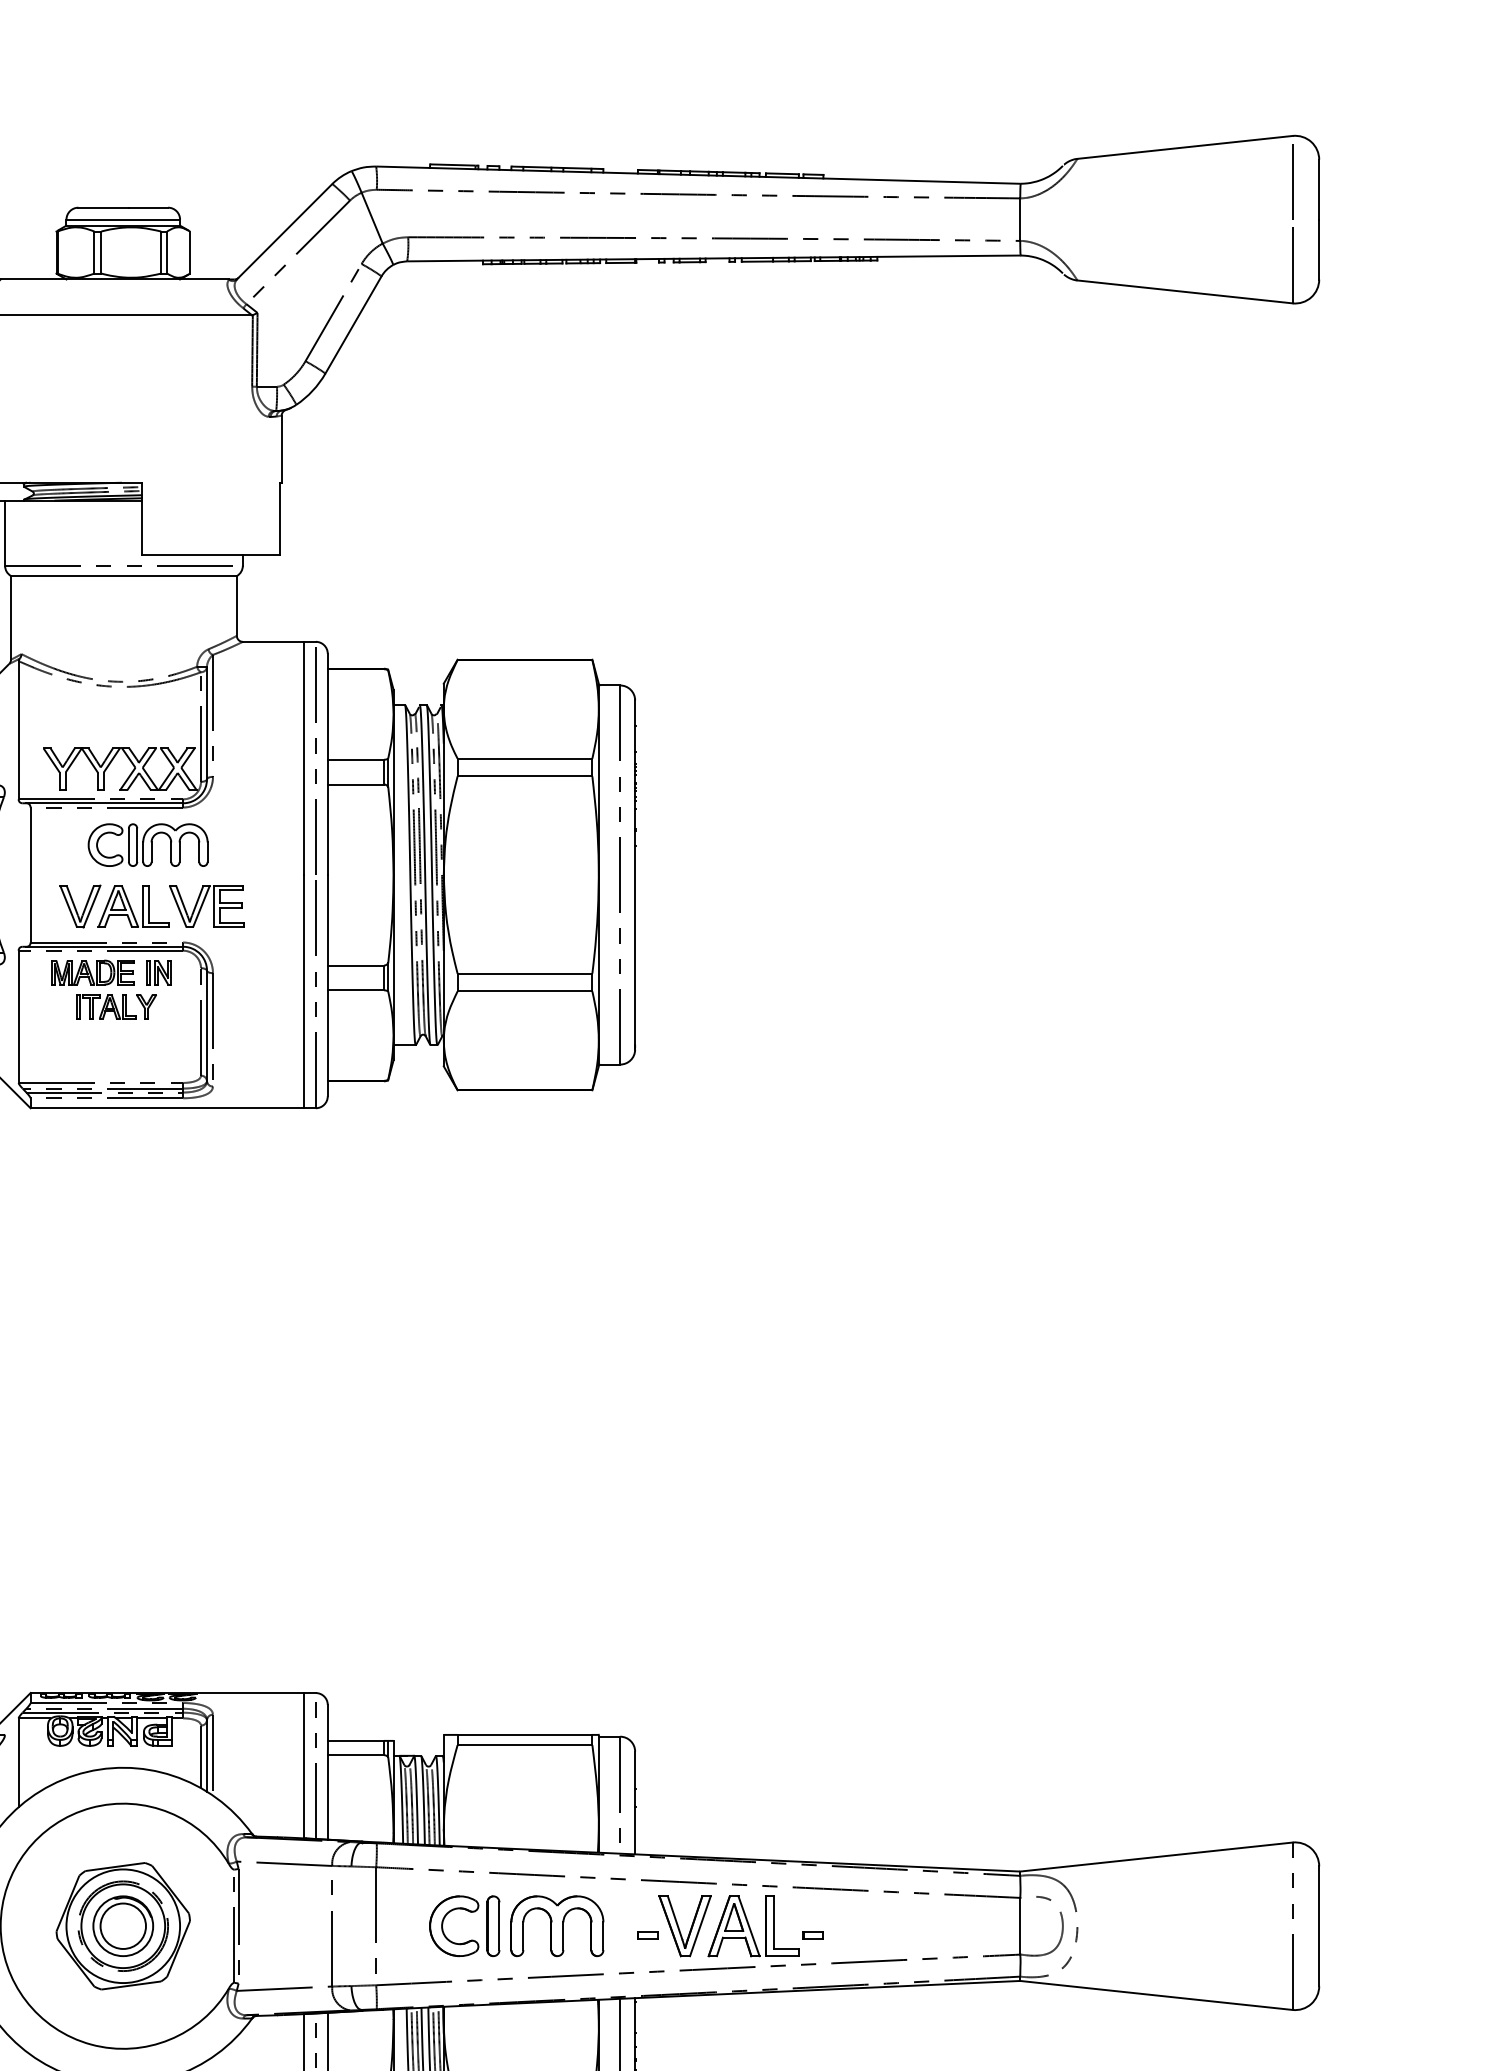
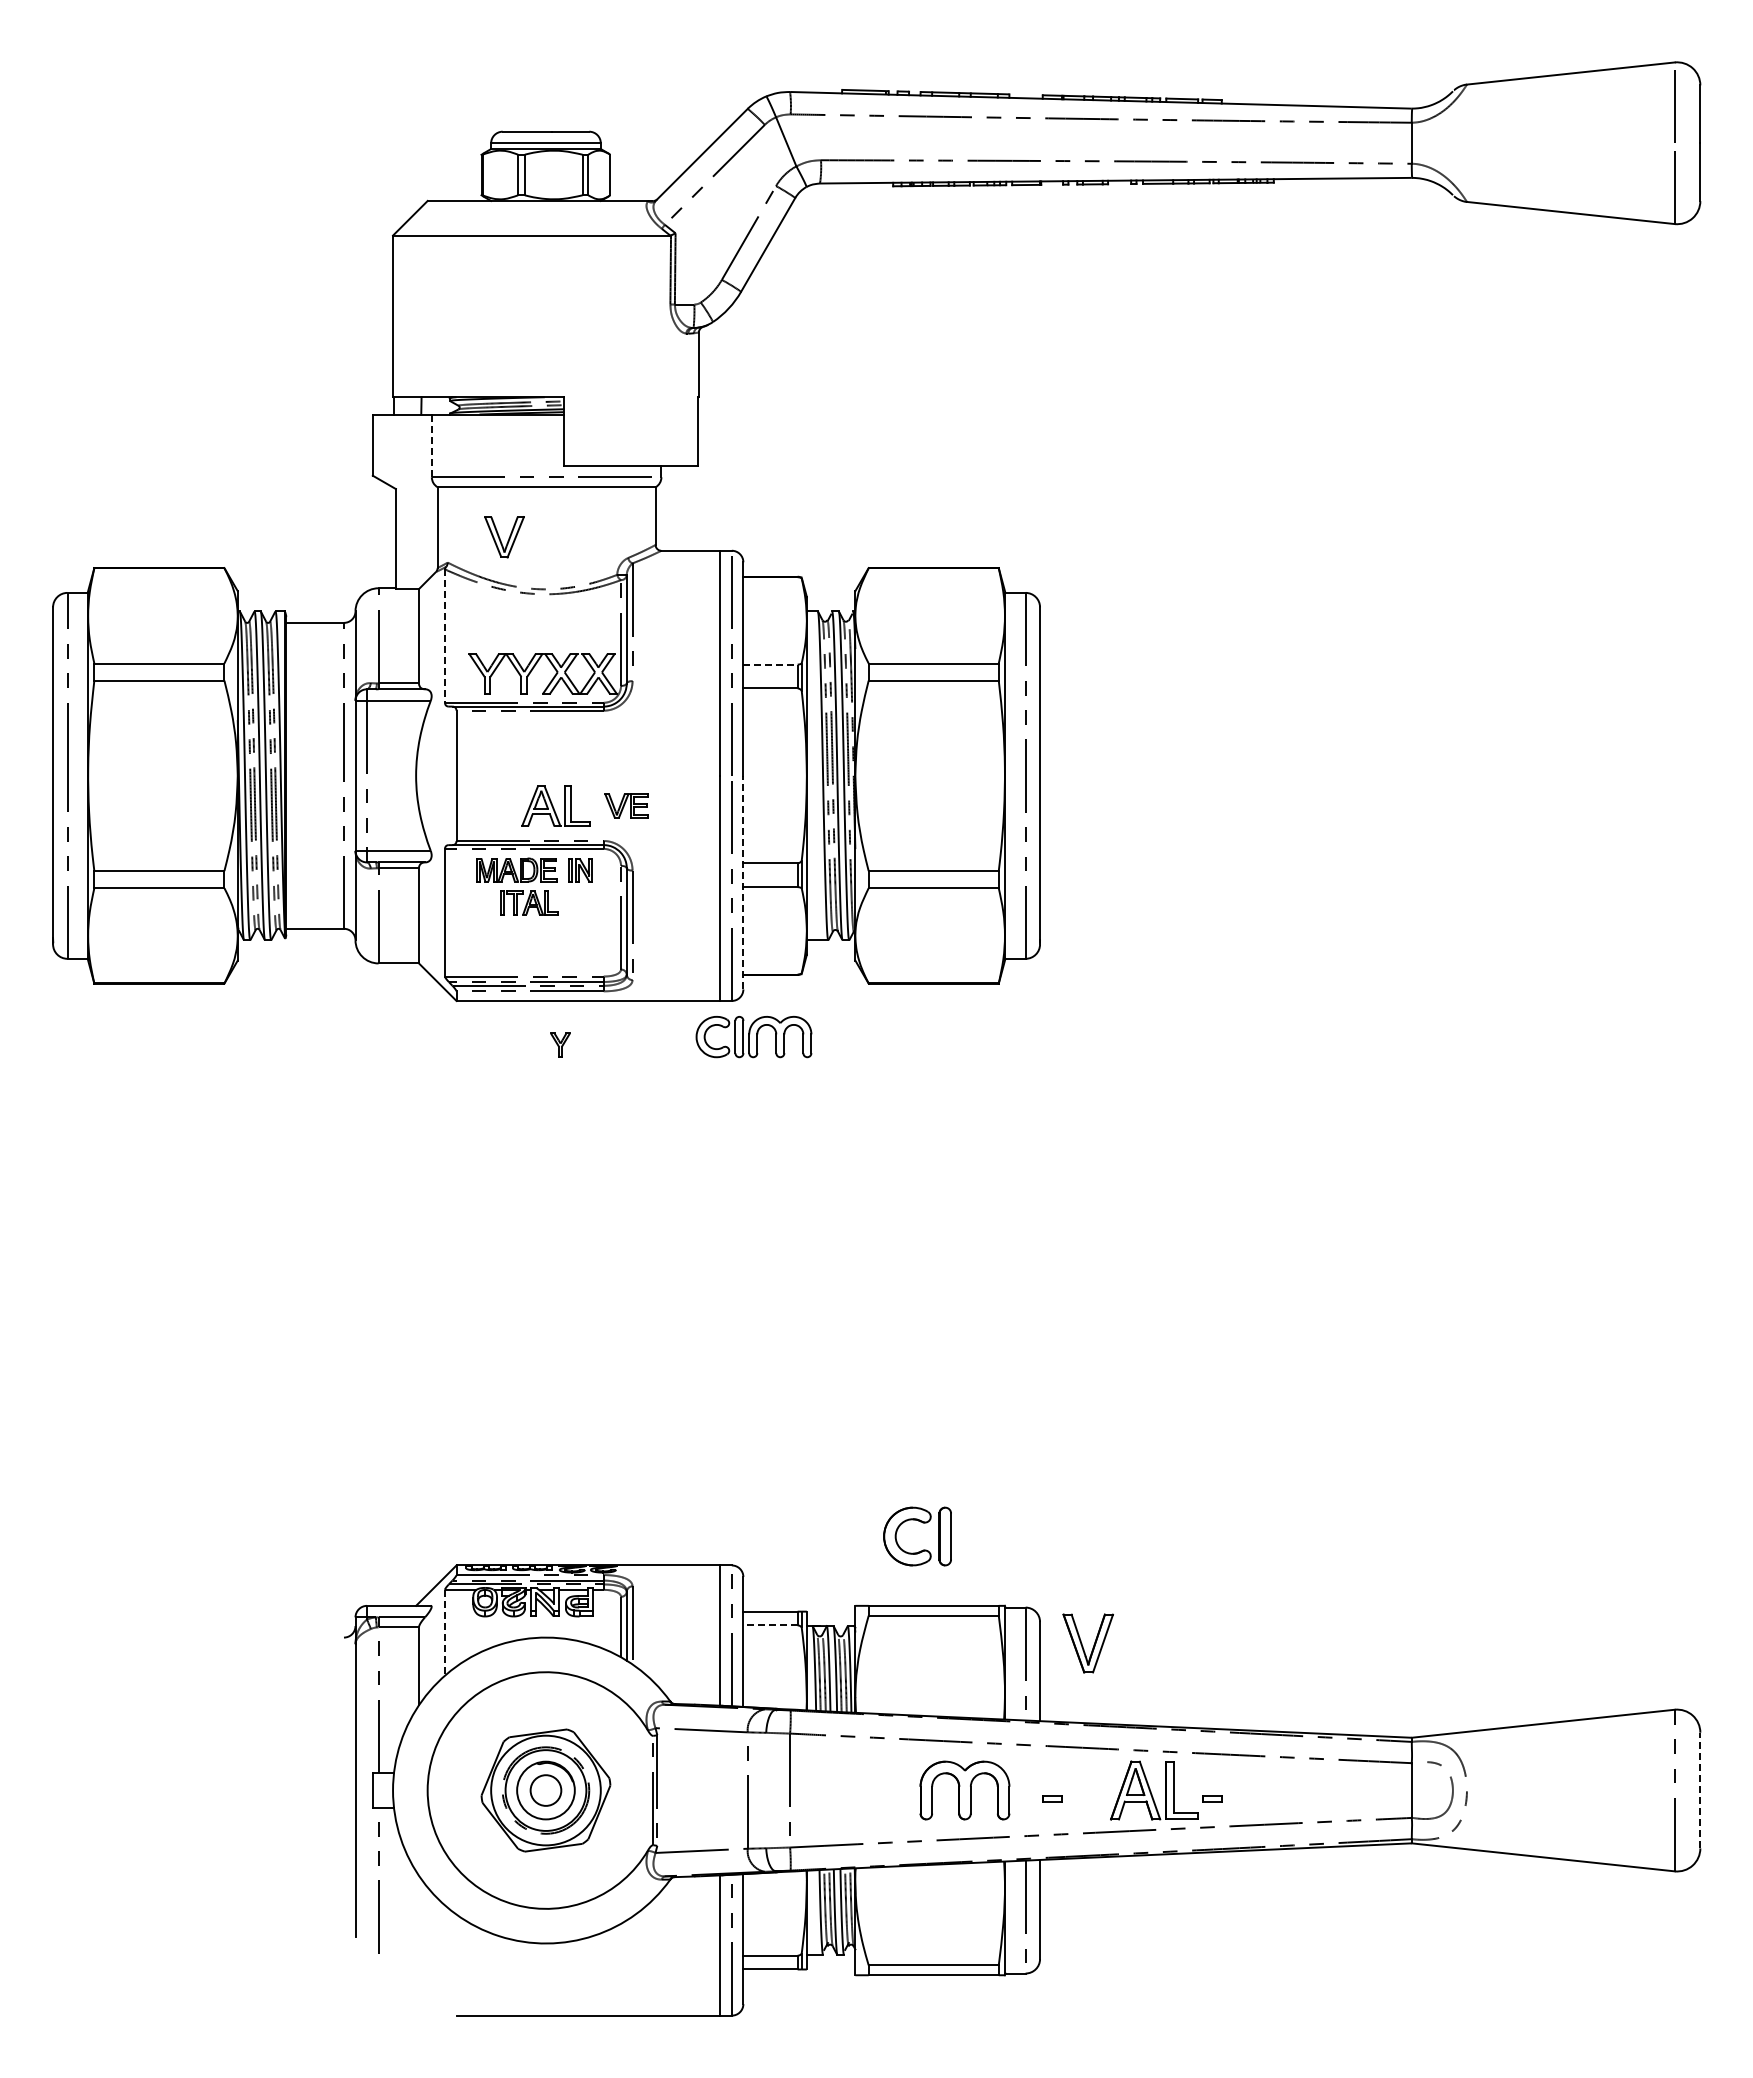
line: (4, 532) -> (431, 445), solid -> dashed
line: (18, 730) -> (444, 636), solid -> dashed
line: (356, 759) -> (771, 664), solid -> dashed
part: (147, 844) -> (753, 1036), moved
part: (206, 905) -> (626, 805), size x0.6
part: (80, 906) -> (504, 537), moved
line: (327, 985) -> (743, 882), solid -> dashed
part: (146, 1006) -> (560, 1044), moved
line: (355, 1755) -> (770, 1625), solid -> dashed
line: (18, 1762) -> (444, 1632), solid -> dashed
part: (469, 1912) -> (922, 1523), moved
circle: (122, 1926) -> (545, 1790), size x0.7
part: (684, 1926) -> (1087, 1643), moved
line: (1319, 1926) -> (1700, 1790), solid -> dashed

